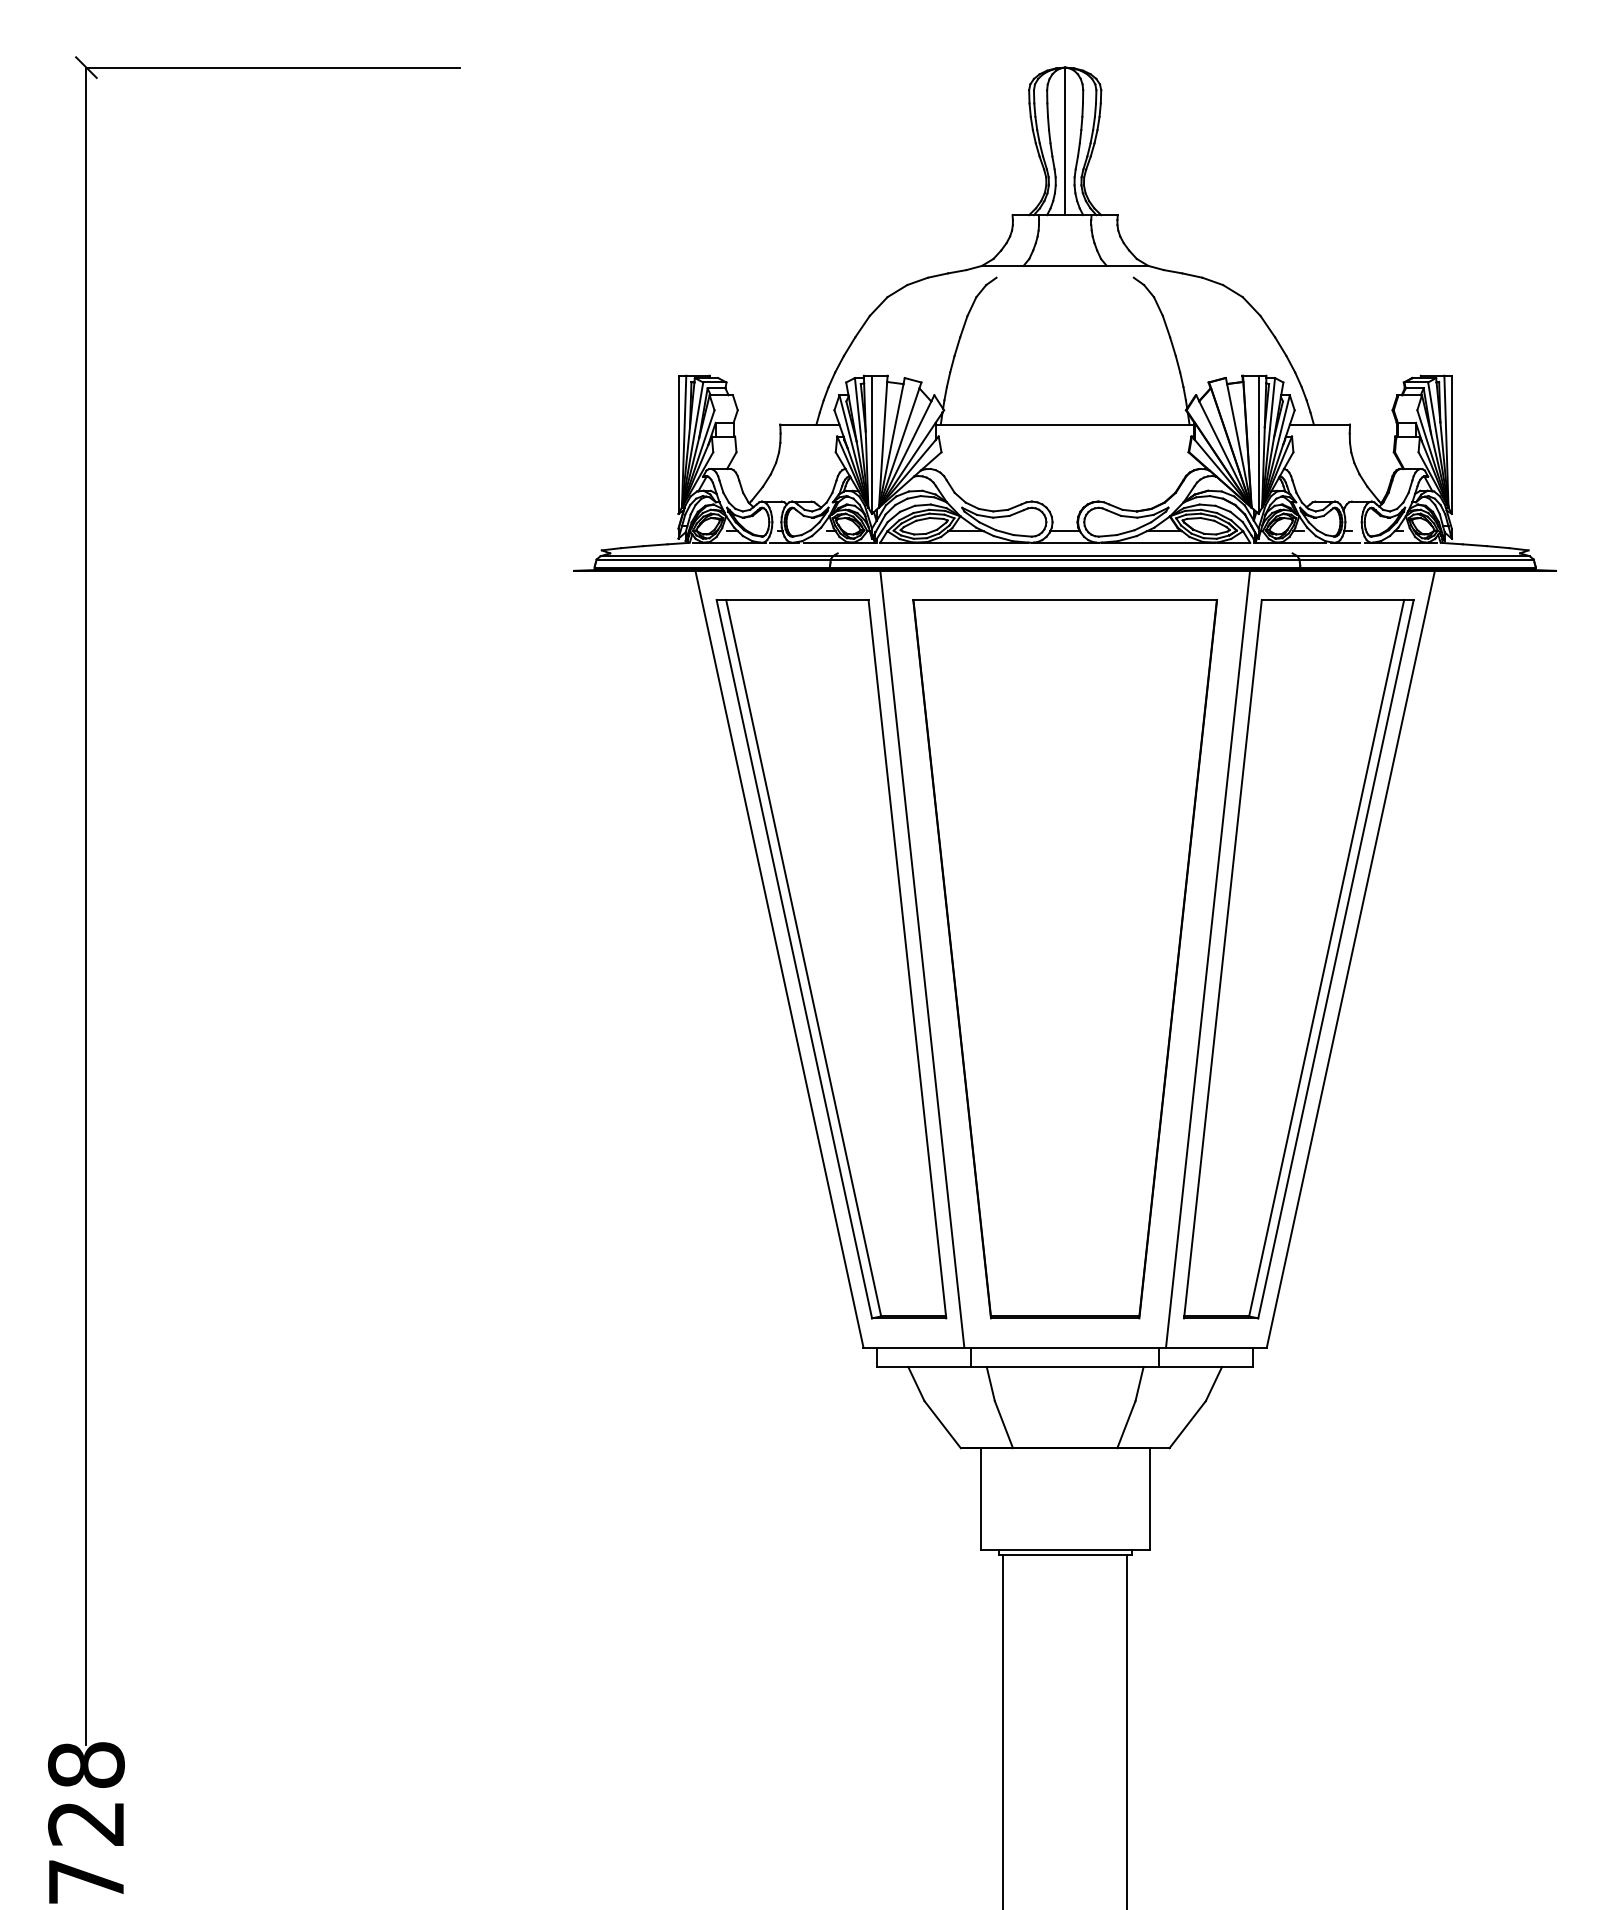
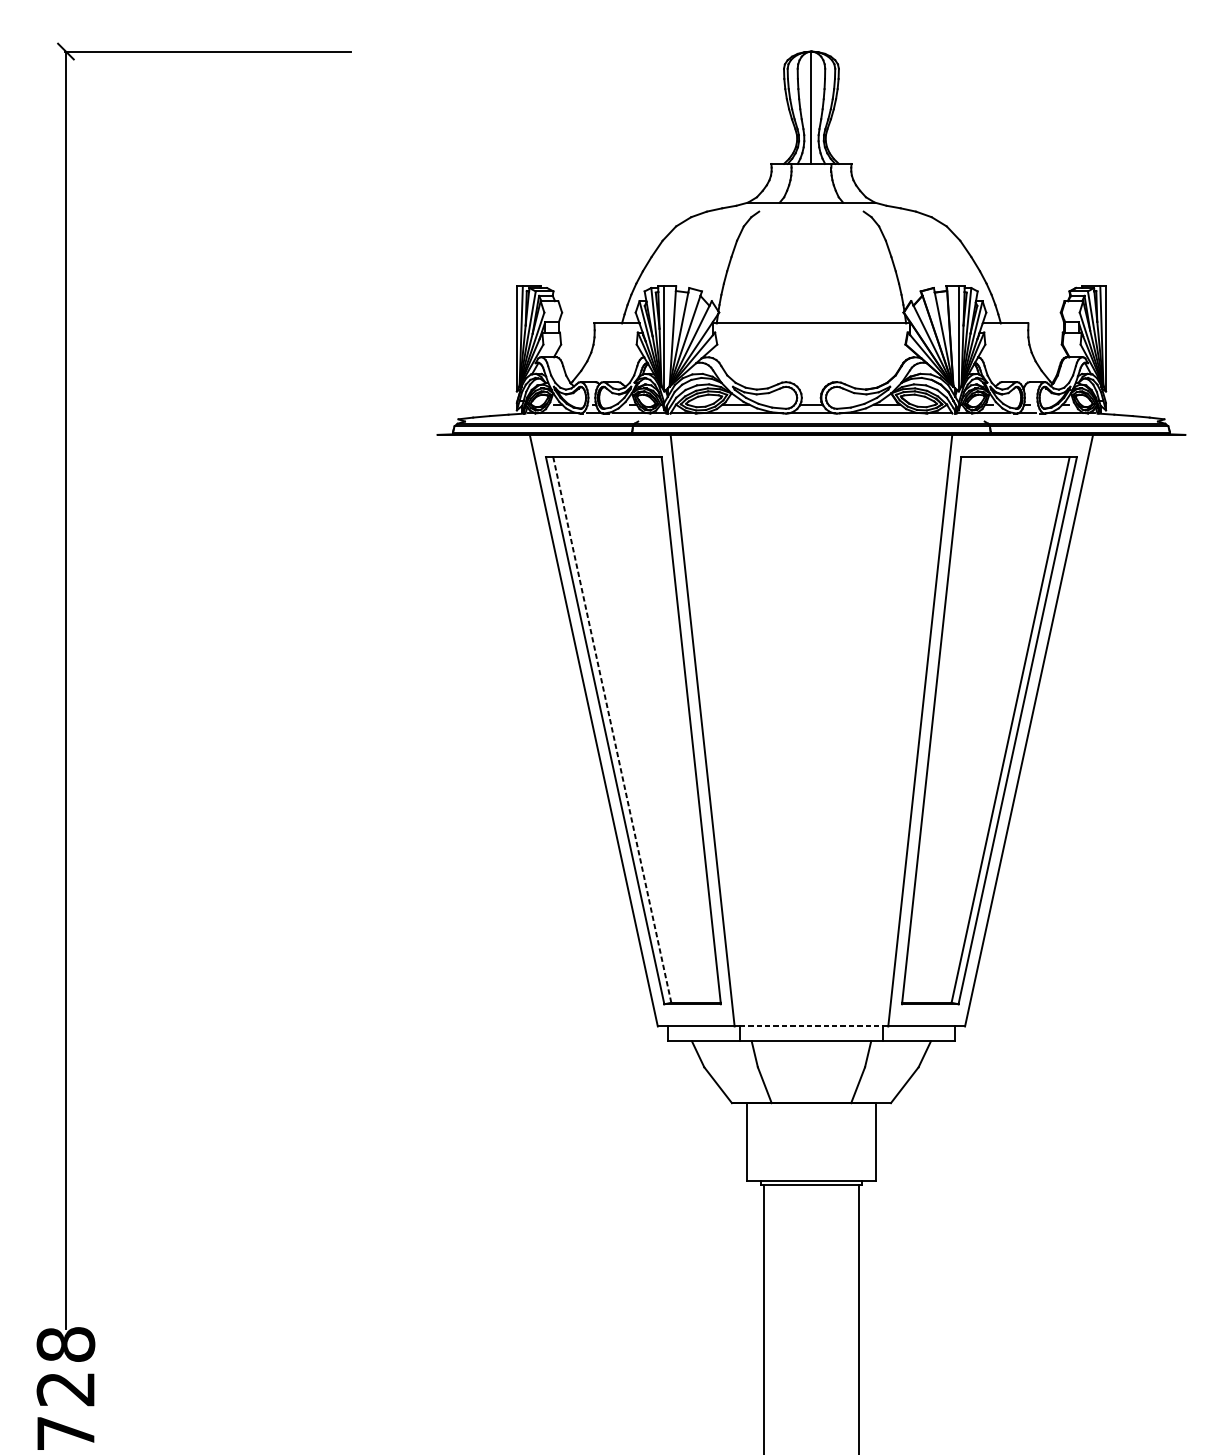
line: (803, 957) -> (612, 729), solid -> dashed
part: (1064, 959) -> (810, 730), removed
line: (1065, 1347) -> (811, 1026), solid -> dashed

